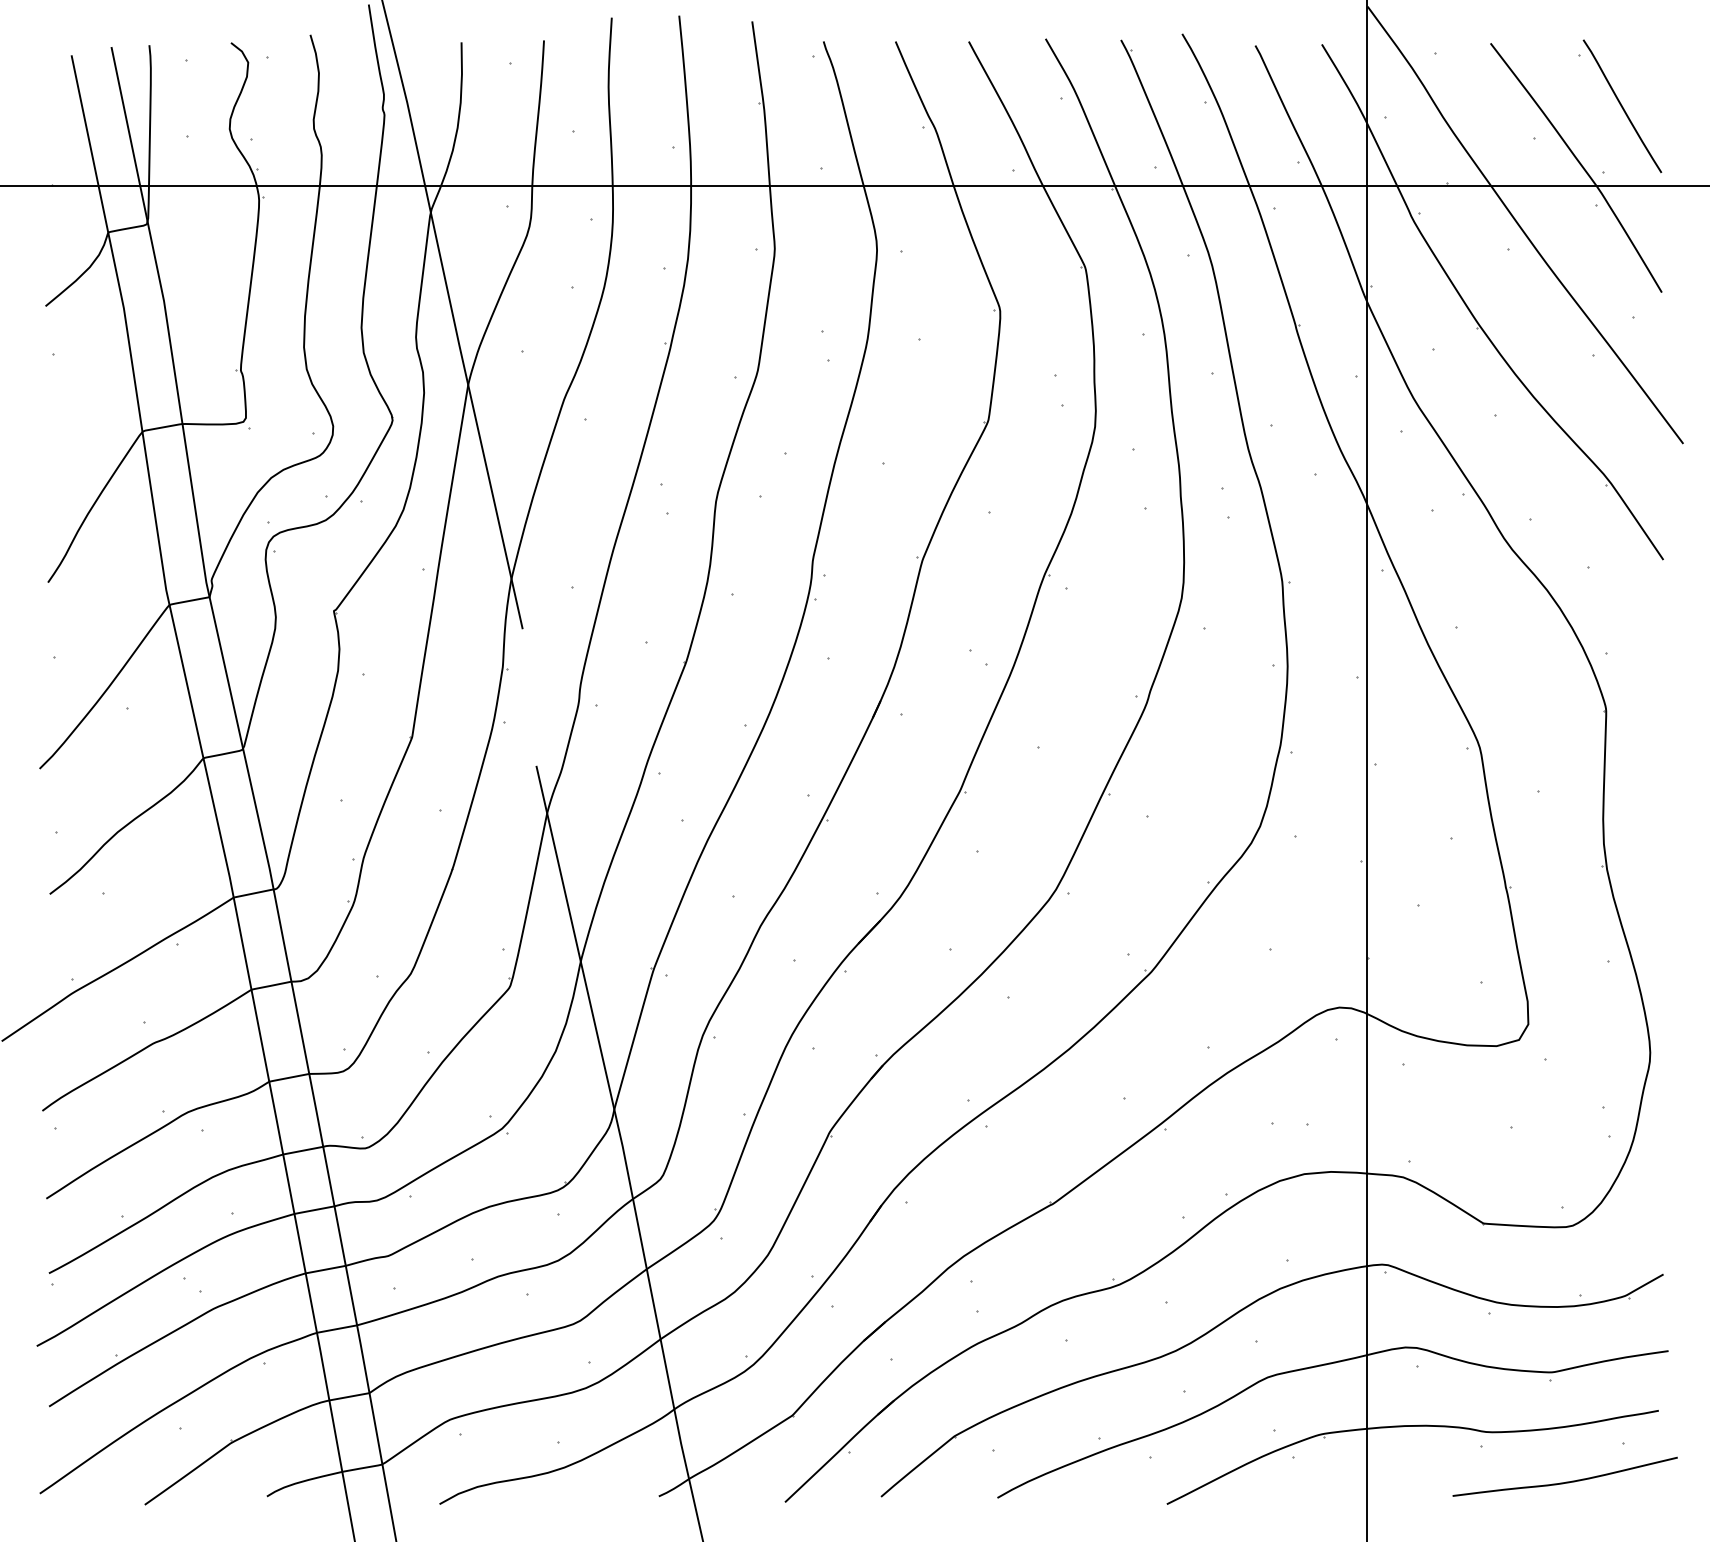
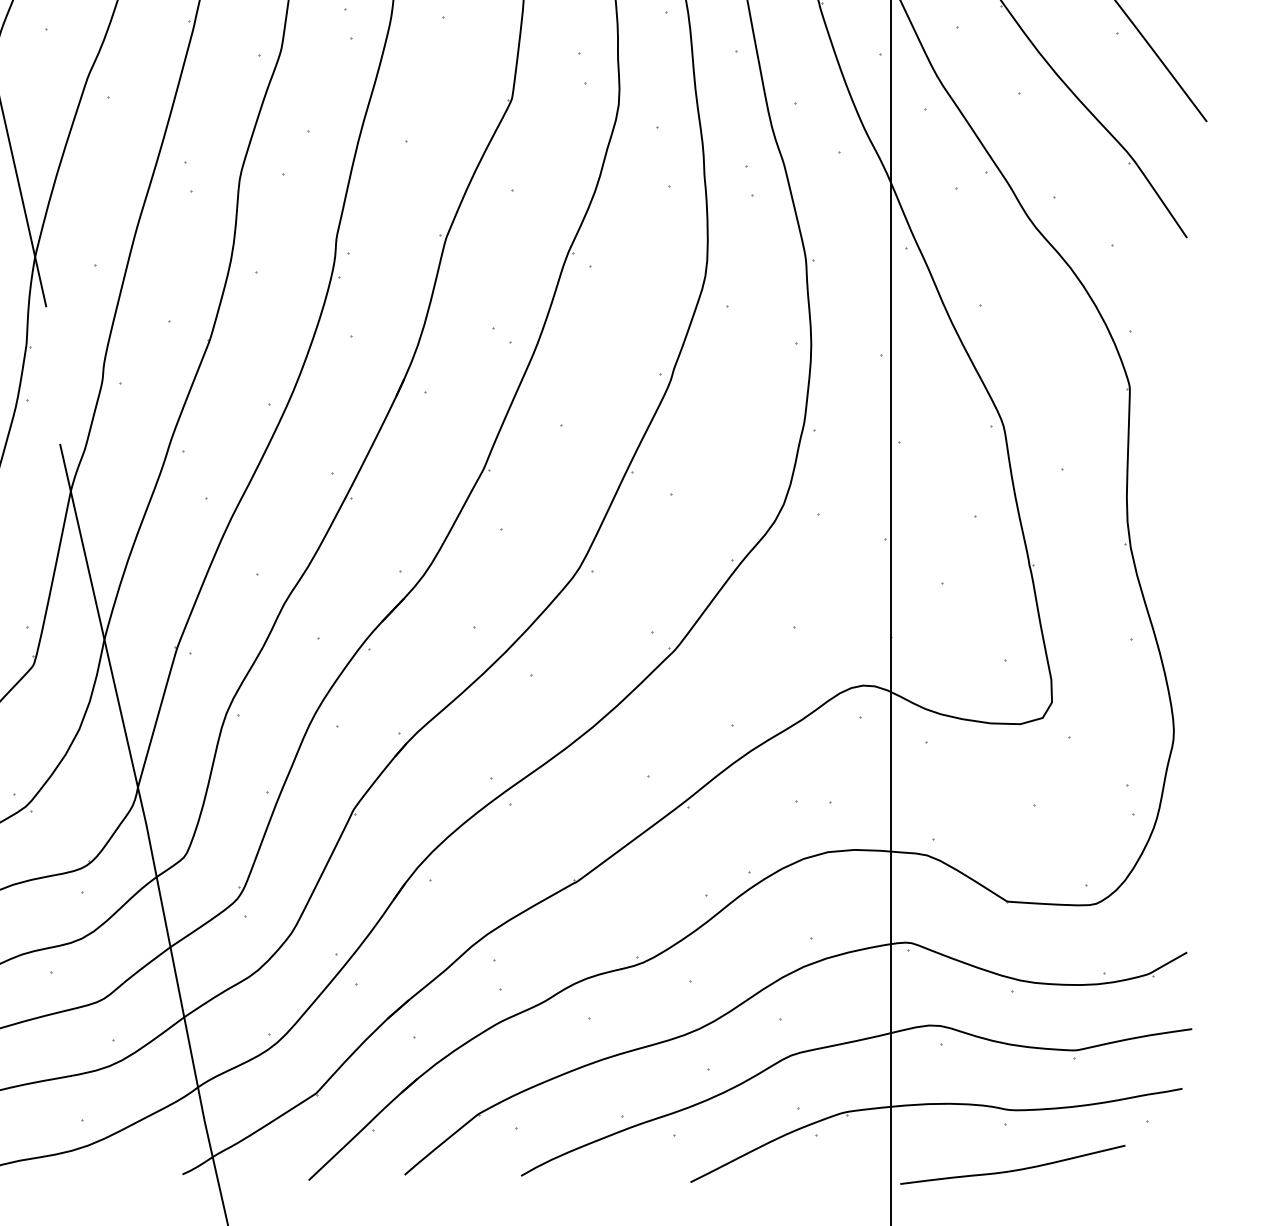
curve: (1566, 1481) -> (1014, 1169), moved

